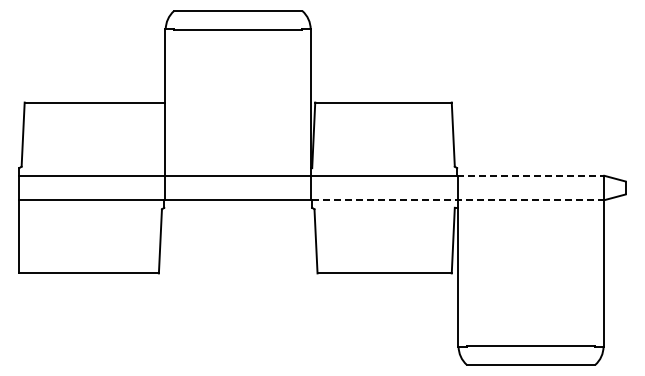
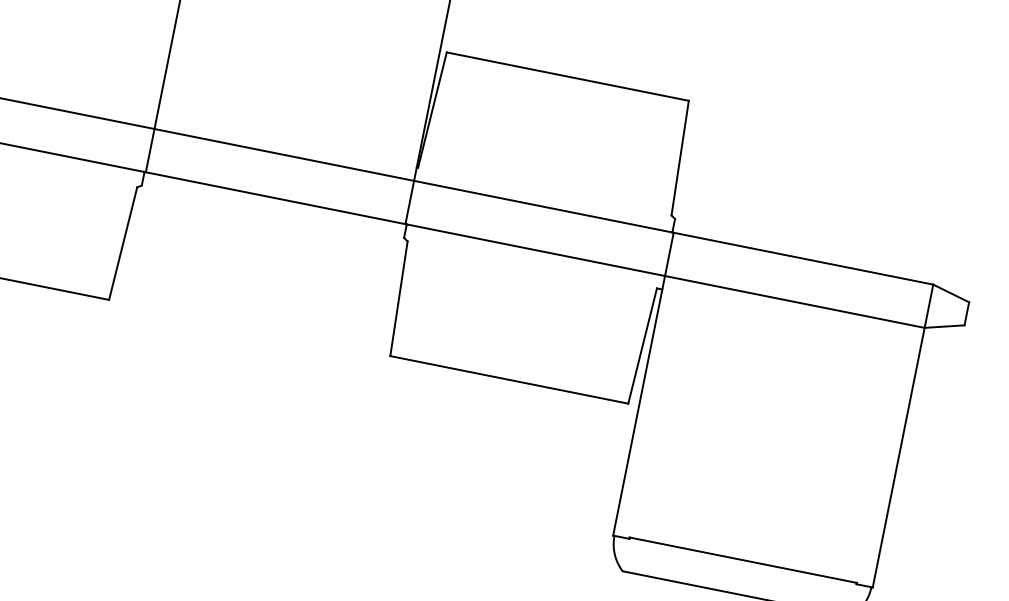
line: (530, 175) -> (802, 257), dashed -> solid
line: (458, 200) -> (666, 276), dashed -> solid

